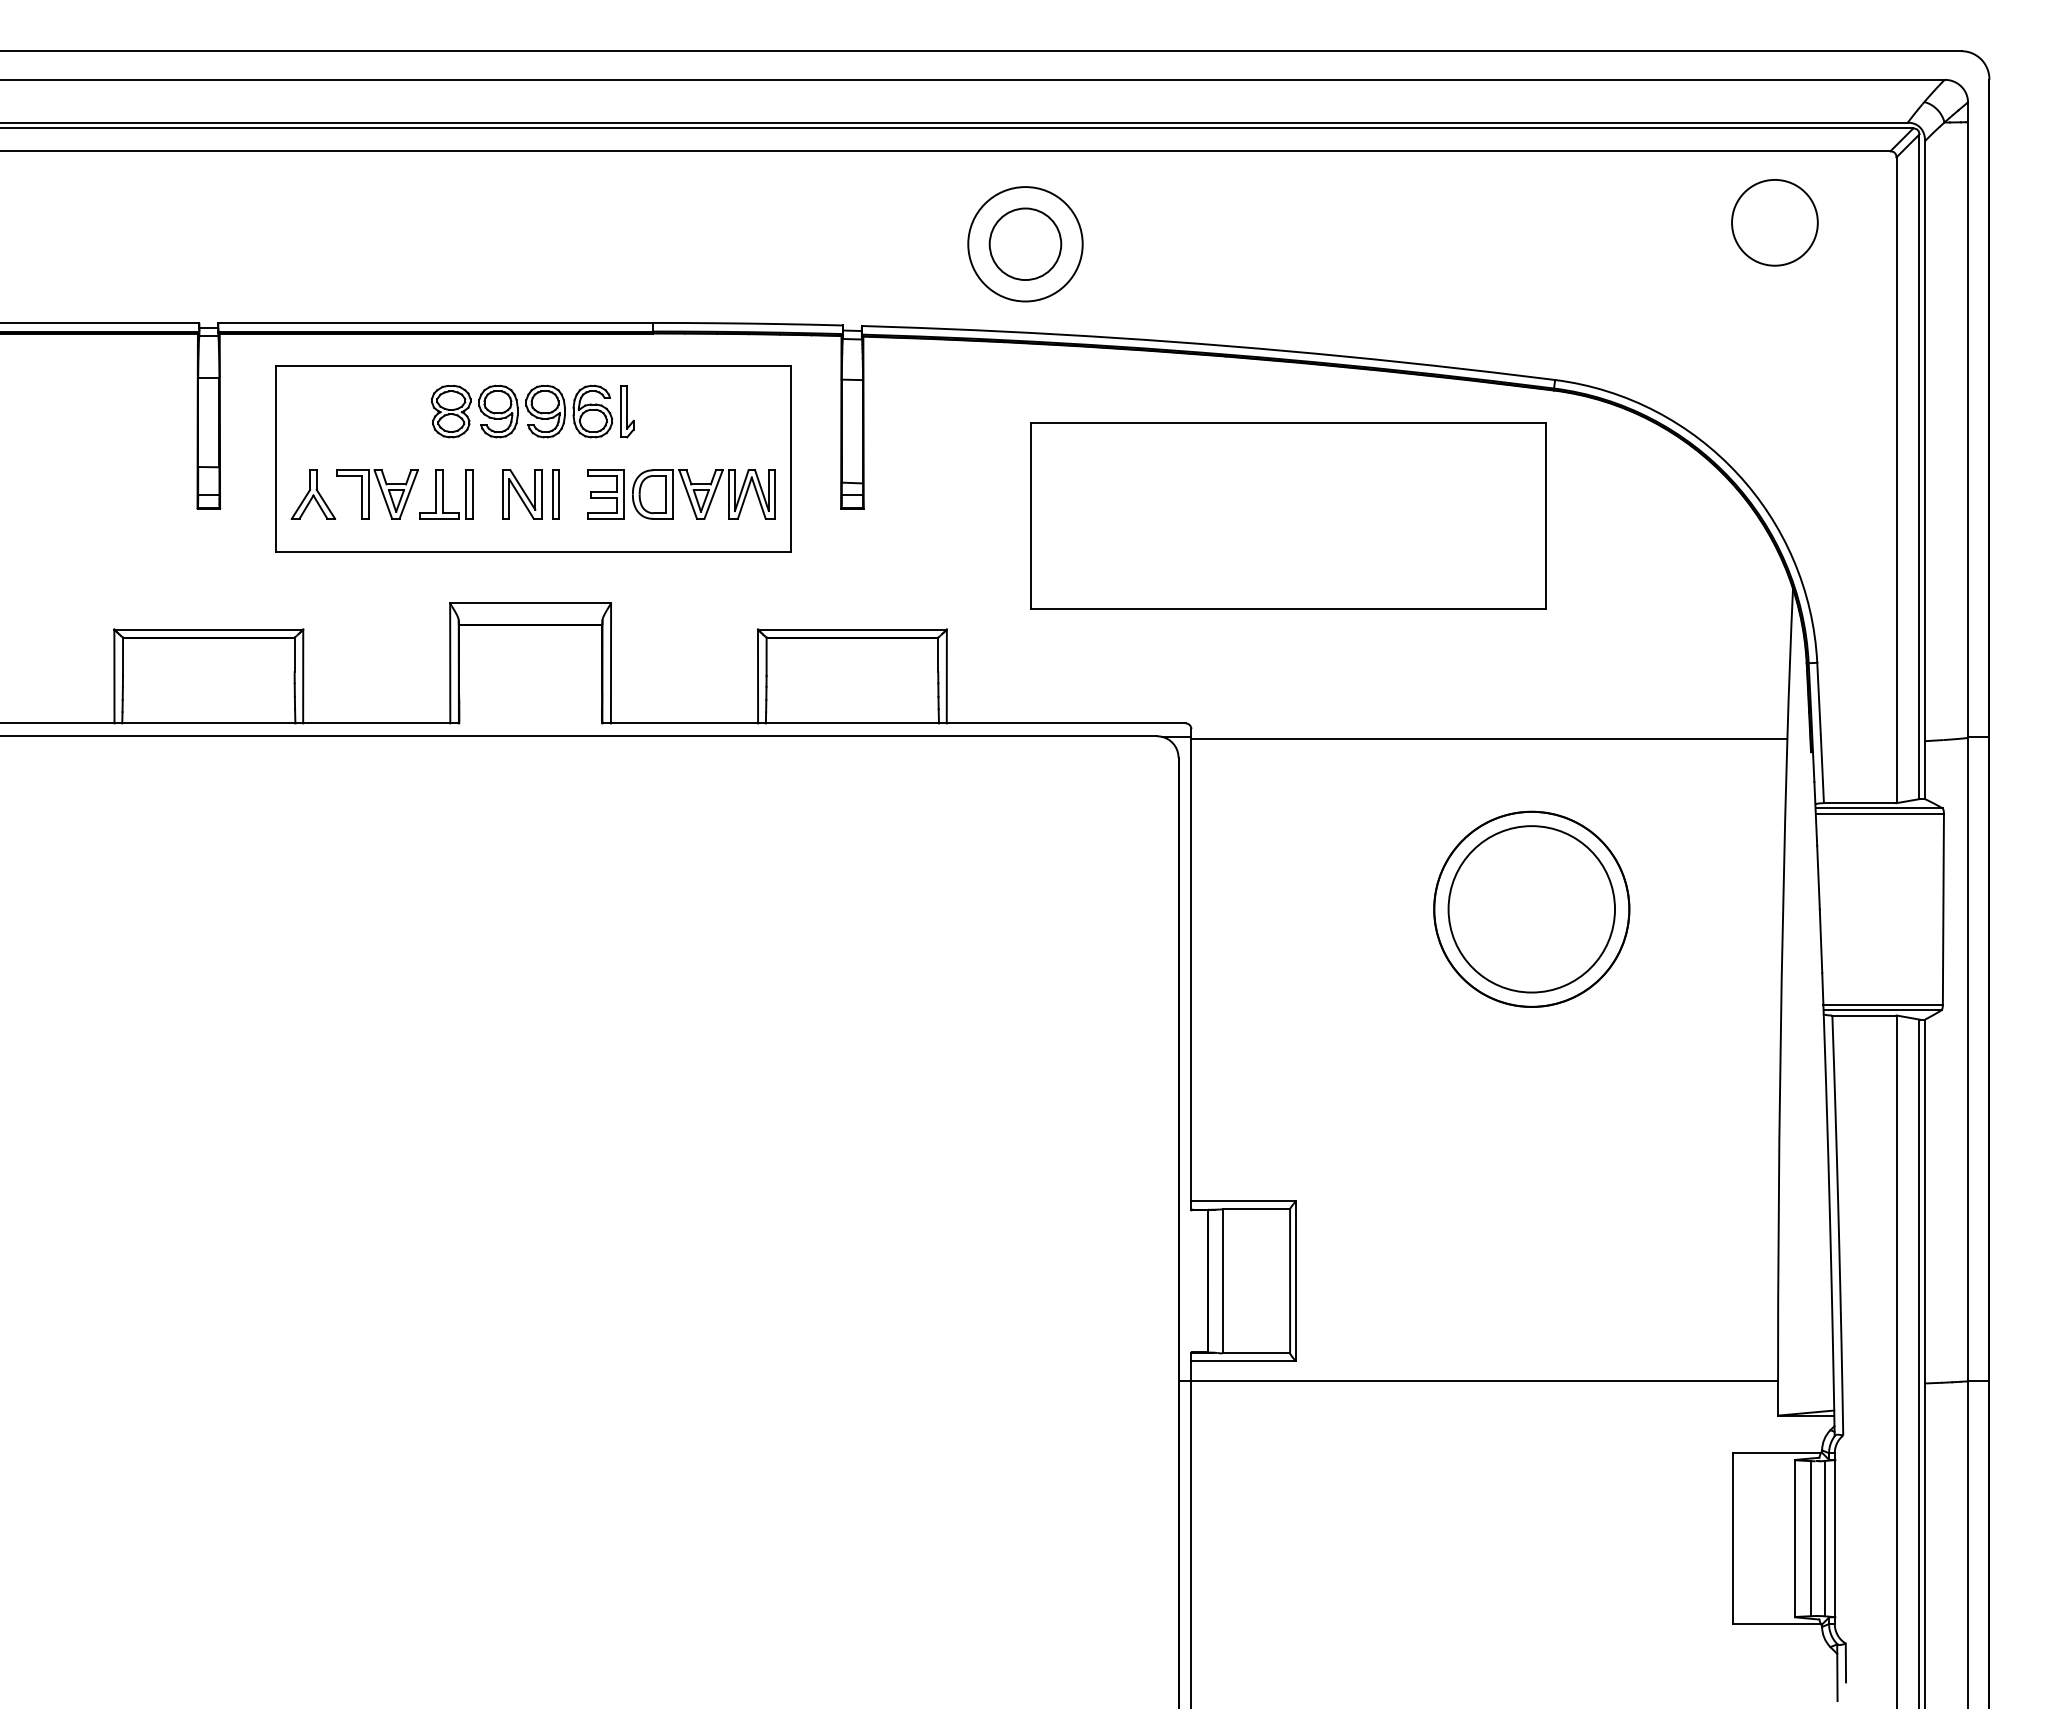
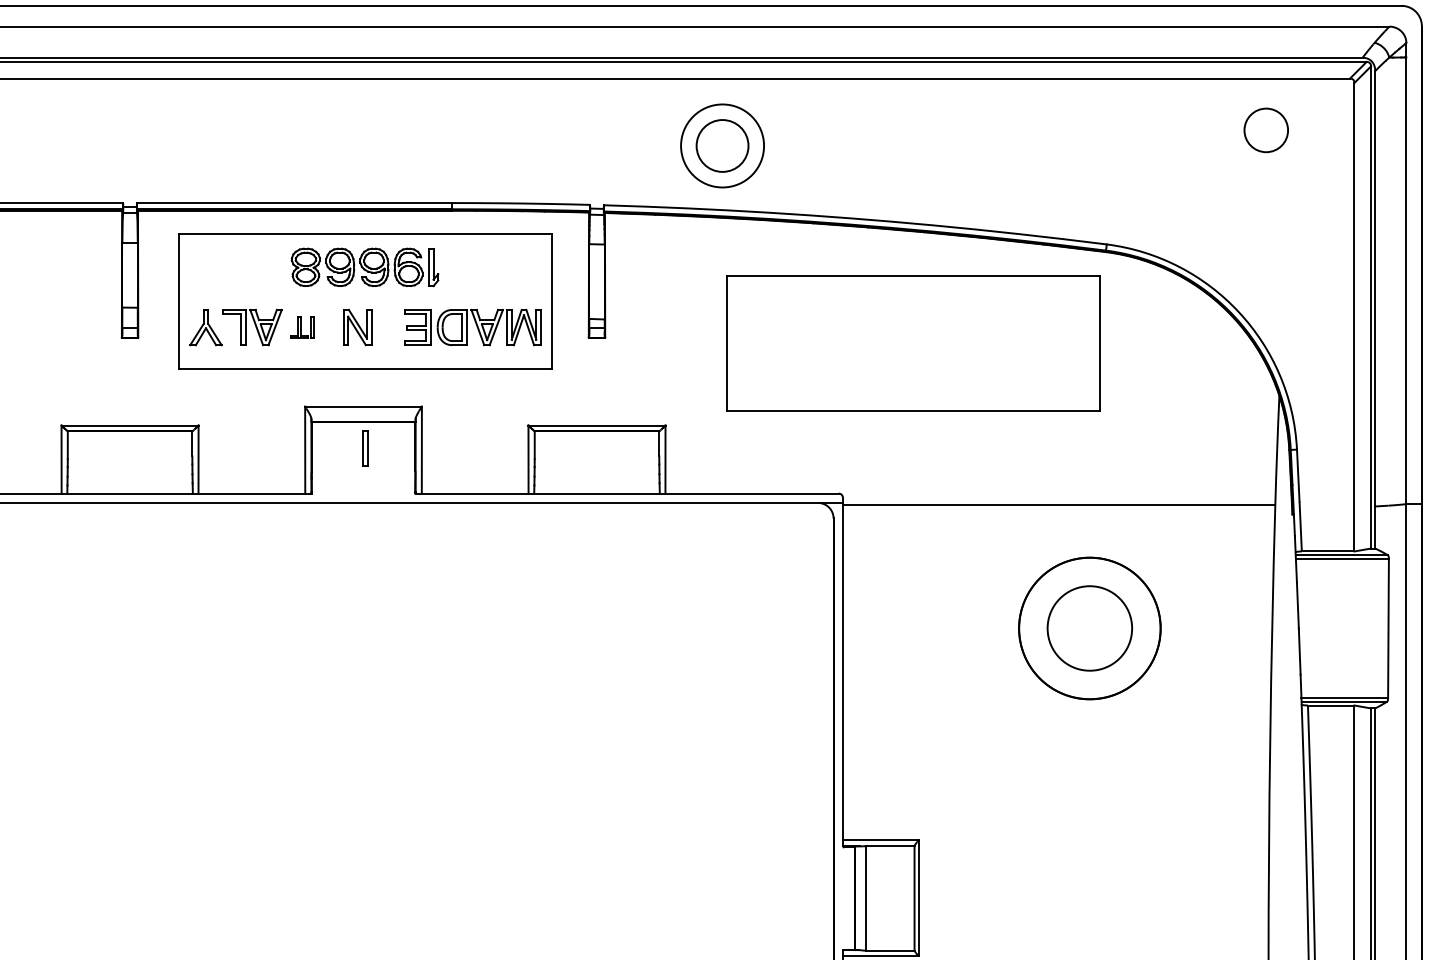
circle: (1774, 222) -> (1265, 130), size x0.7
part: (446, 494) -> (302, 327), size x0.6
part: (555, 494) -> (364, 448), moved
circle: (1531, 909) -> (1089, 628), size x0.7

